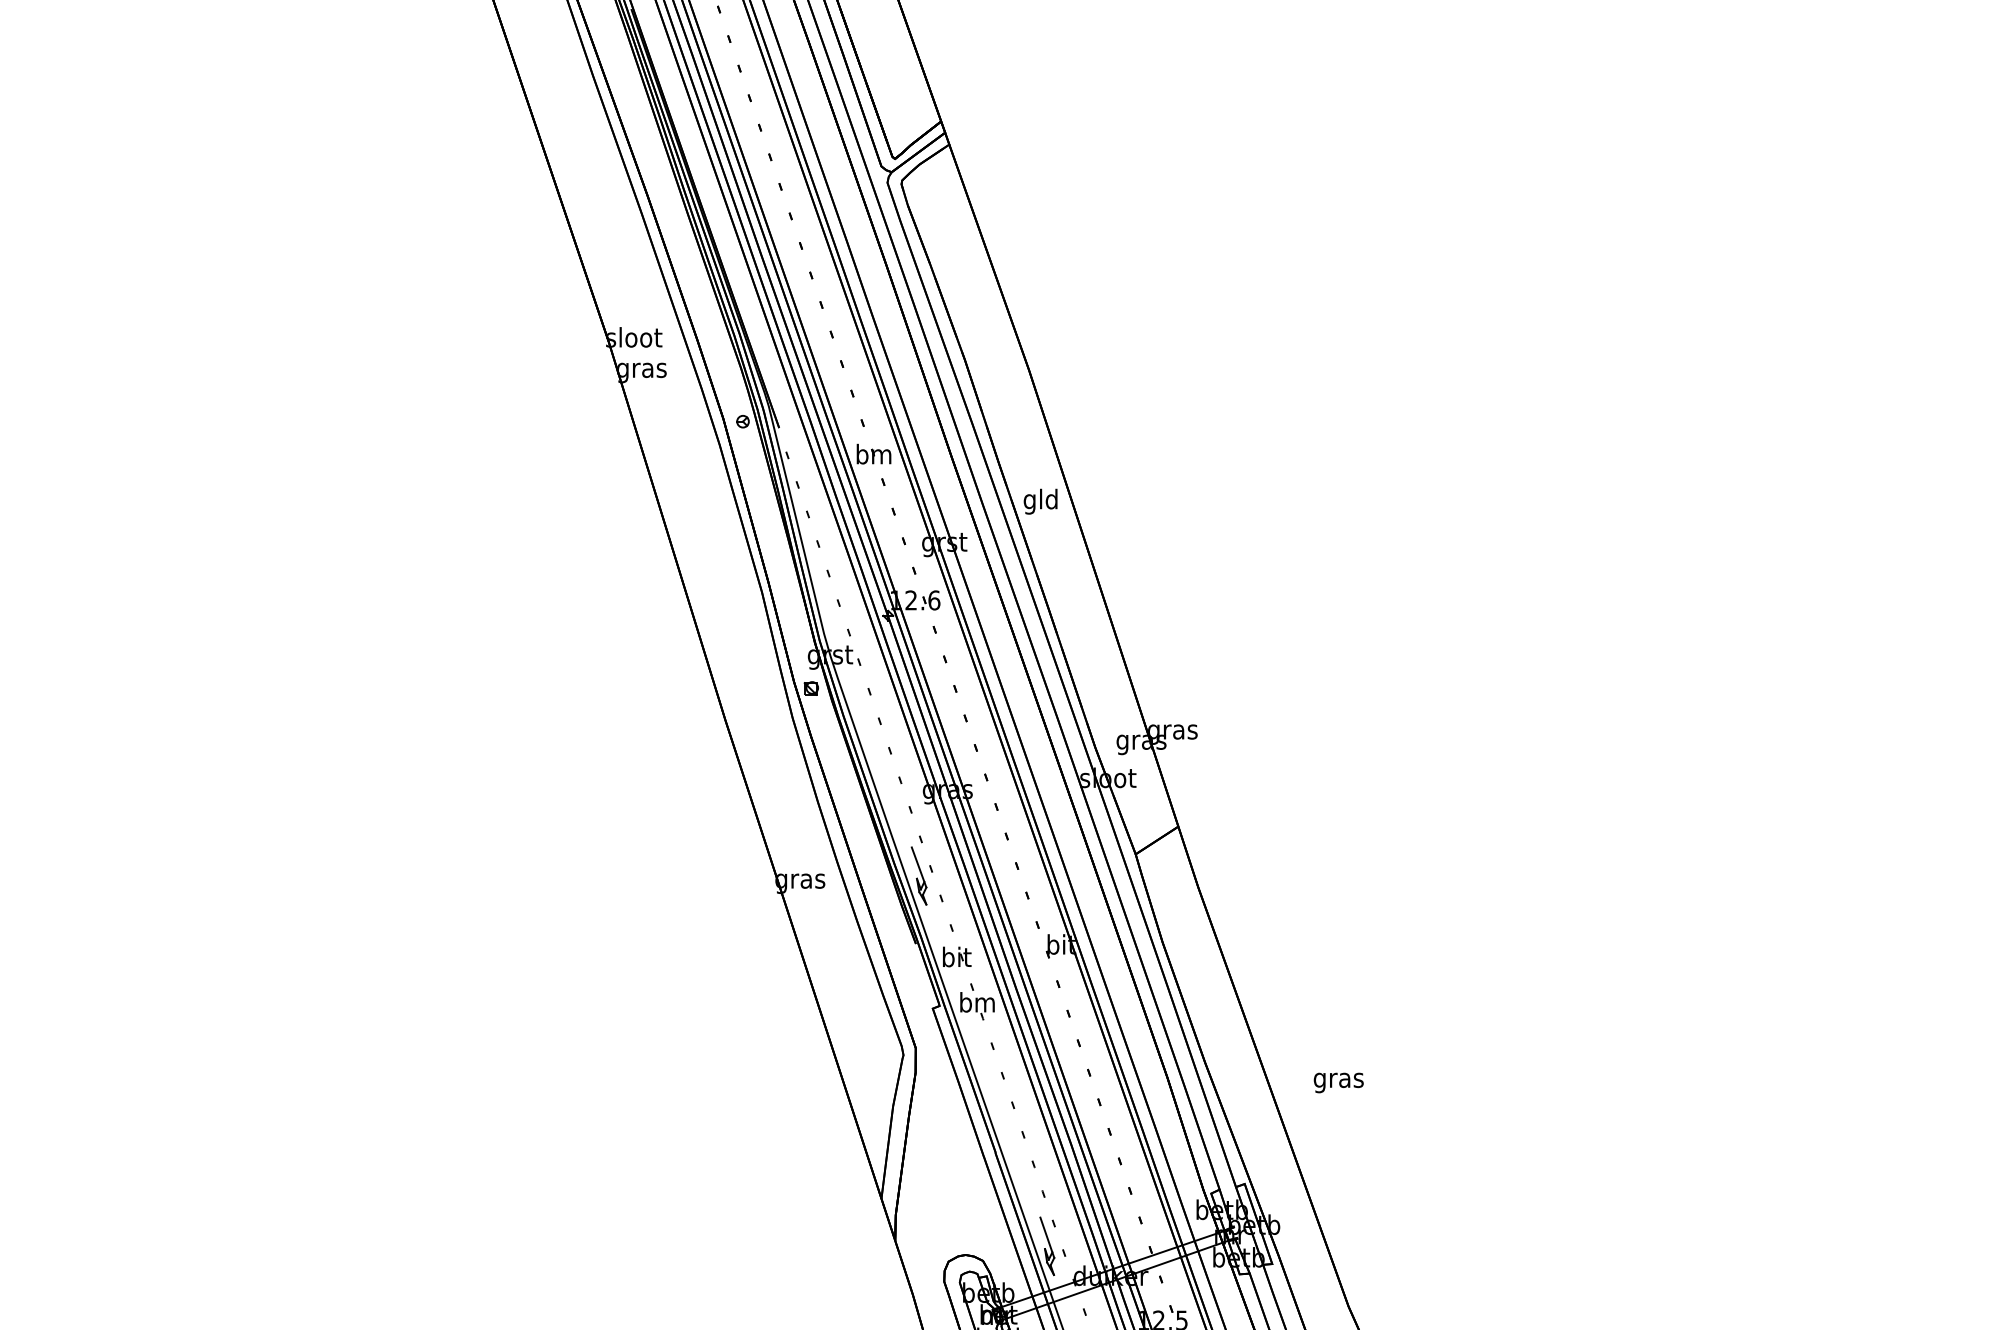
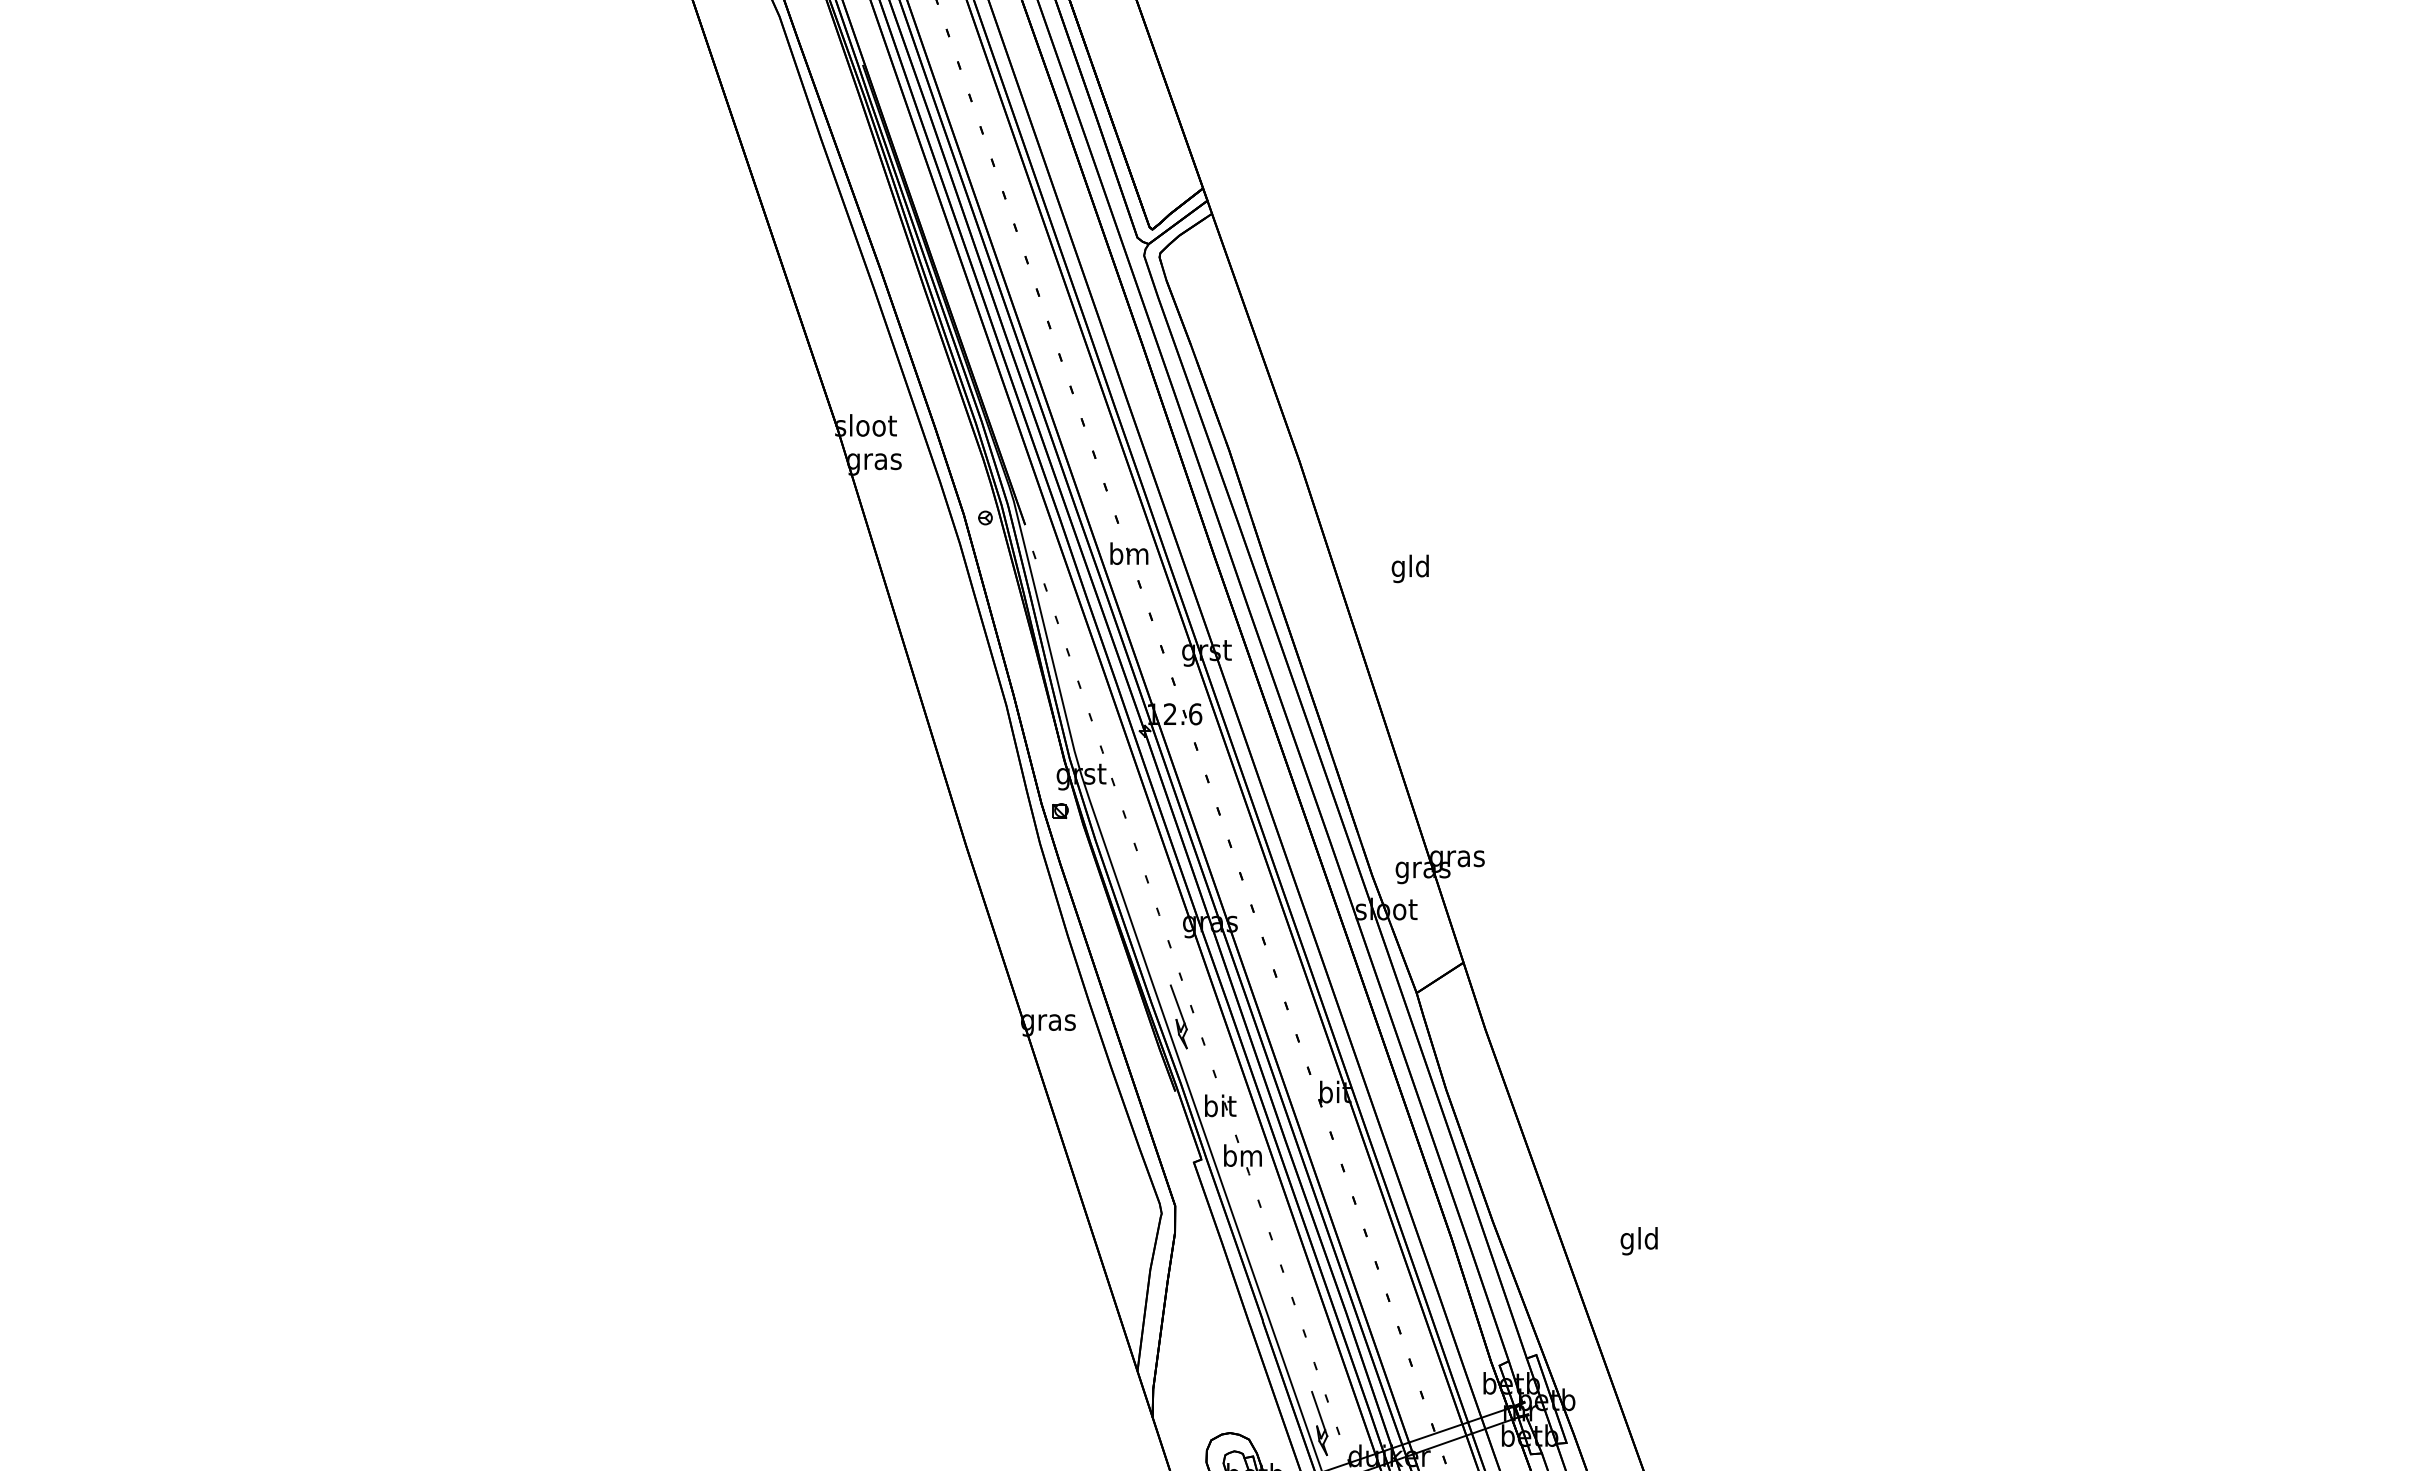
text: (1039, 501) -> (1409, 568), moved
text: (1338, 1080) -> (1639, 1241), gras -> gld

